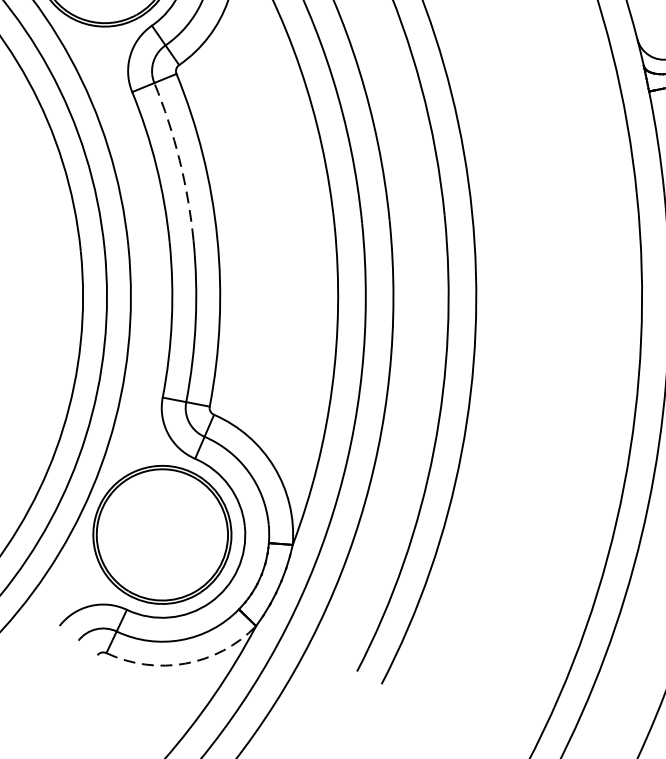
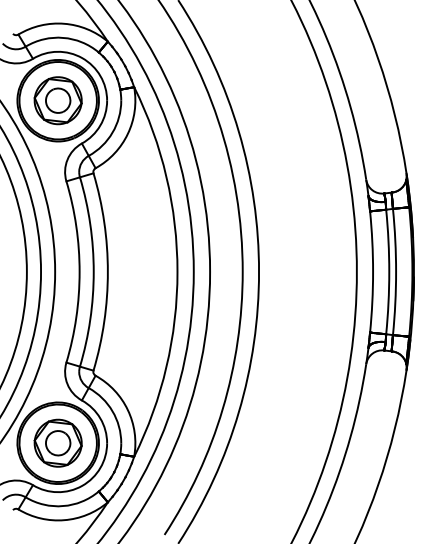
arc: (180, 160) -> (90, 224), dashed -> solid
part: (161, 533) -> (57, 442), added
arc: (186, 664) -> (64, 520), dashed -> solid

